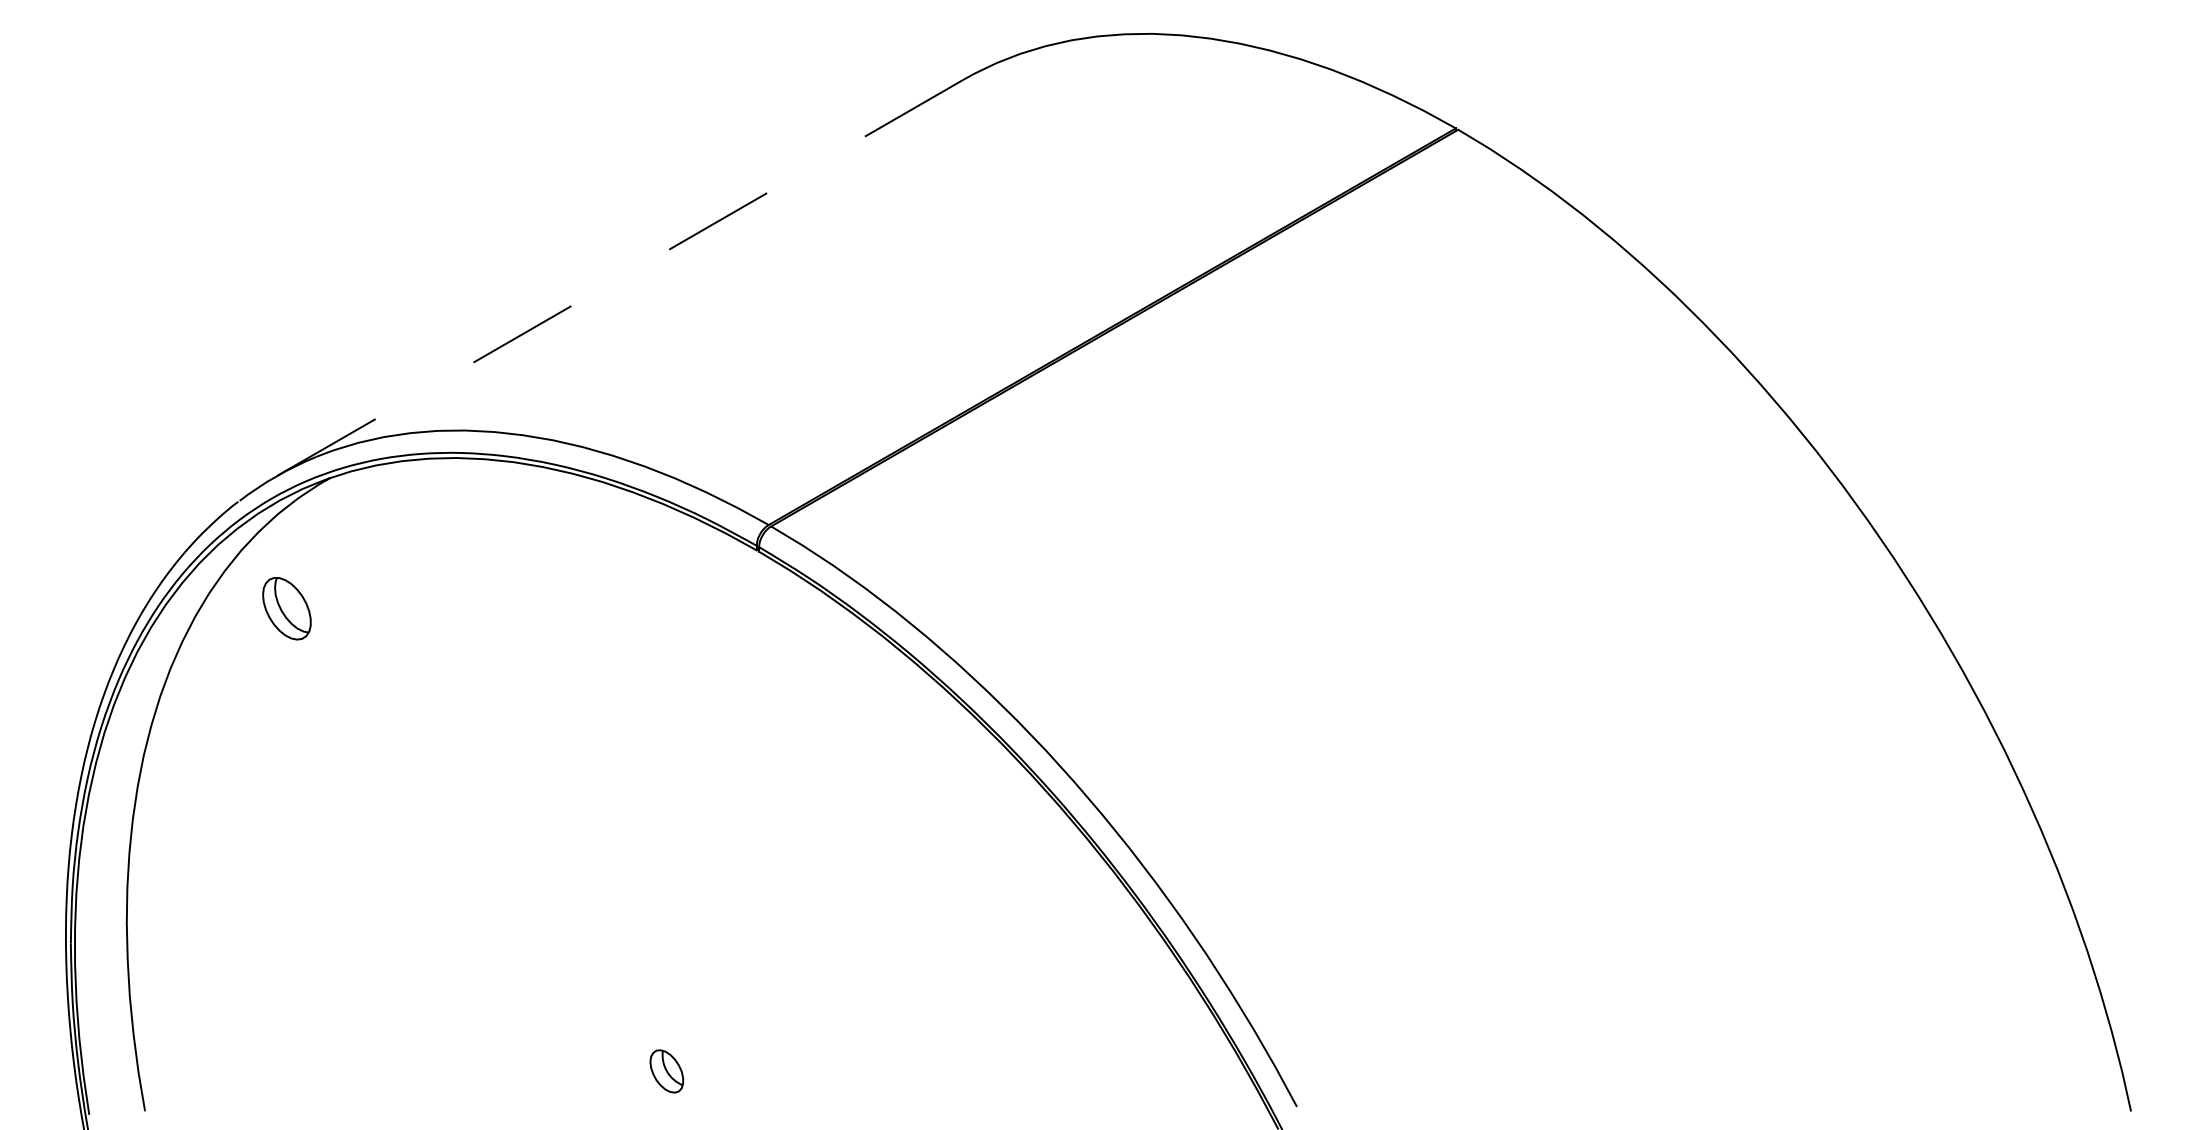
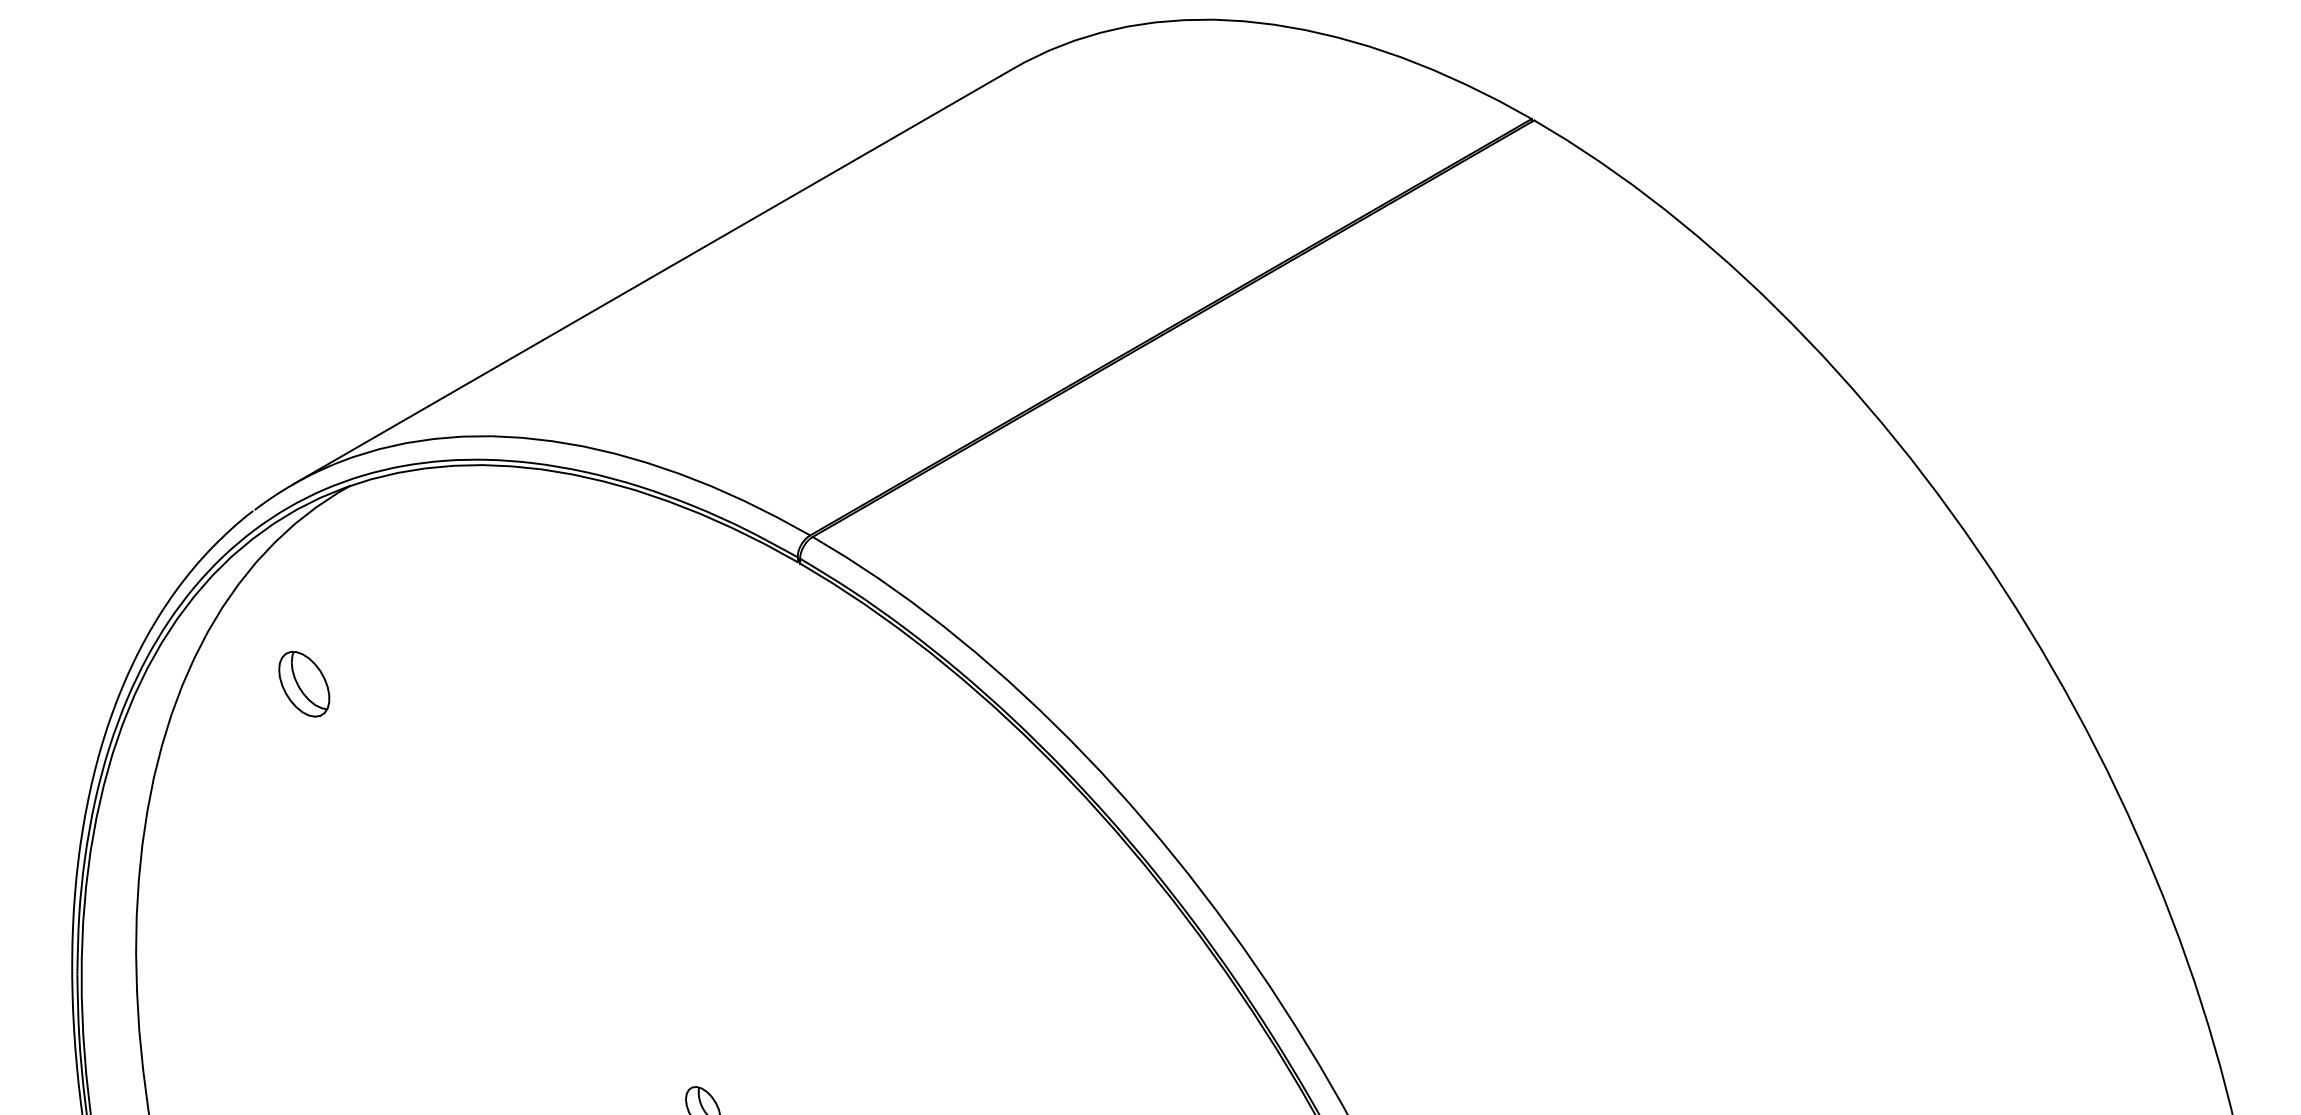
line: (619, 278) -> (653, 276), dashed -> solid
part: (286, 608) -> (303, 684), moved

